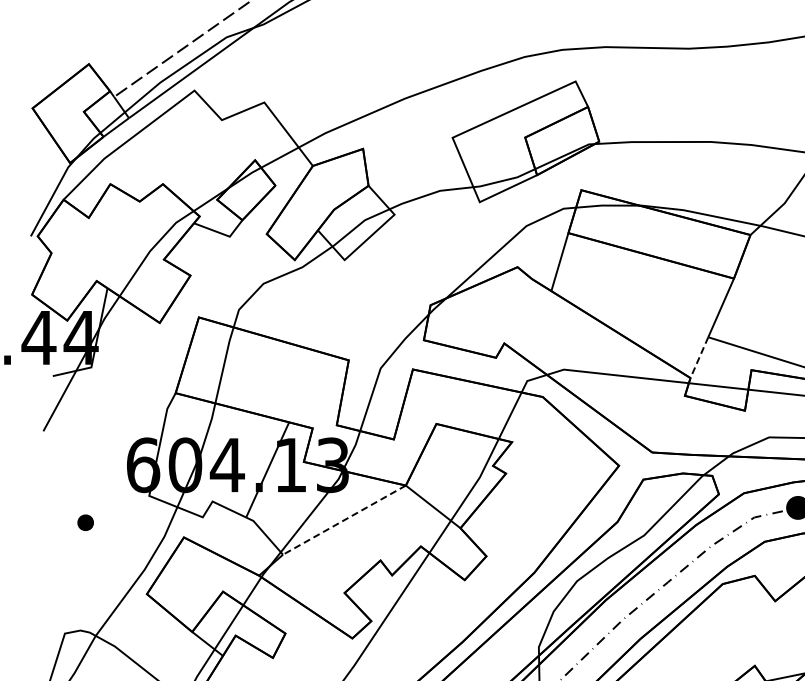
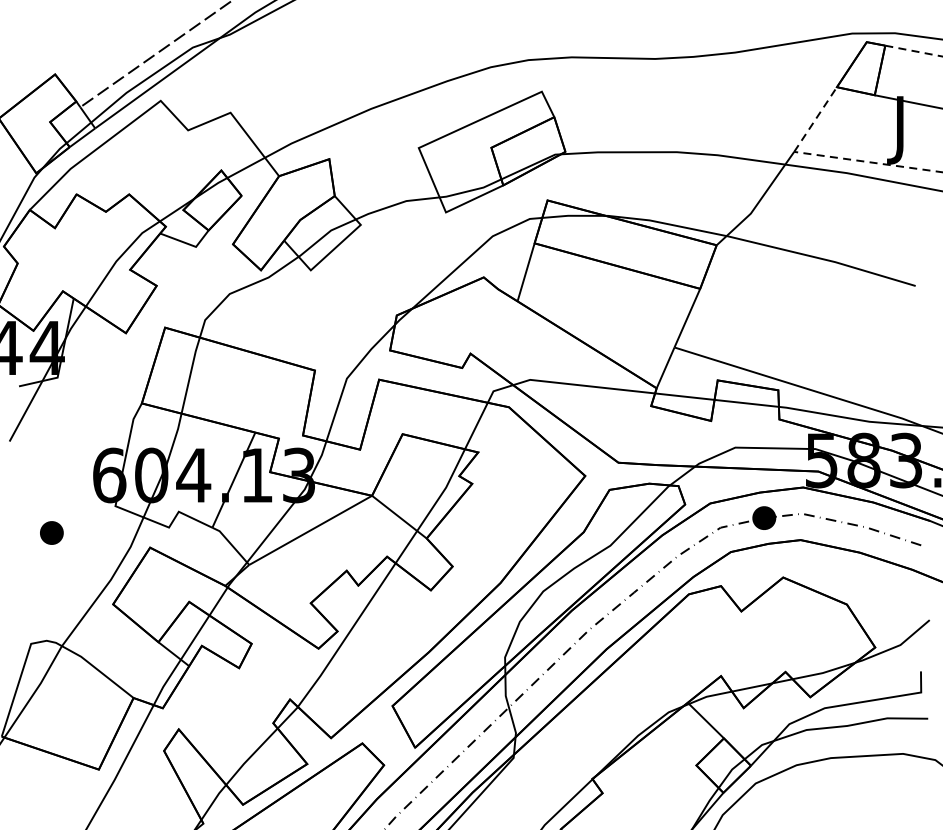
line: (699, 358) -> (665, 368), dashed -> solid
line: (344, 520) -> (310, 530), dashed -> solid
part: (85, 522) -> (51, 532), size x1.43

